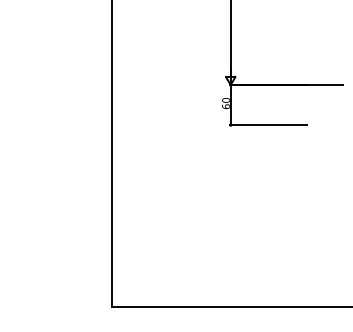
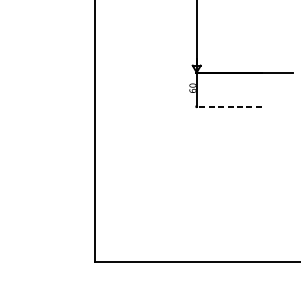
line: (267, 125) -> (228, 106), solid -> dashed

